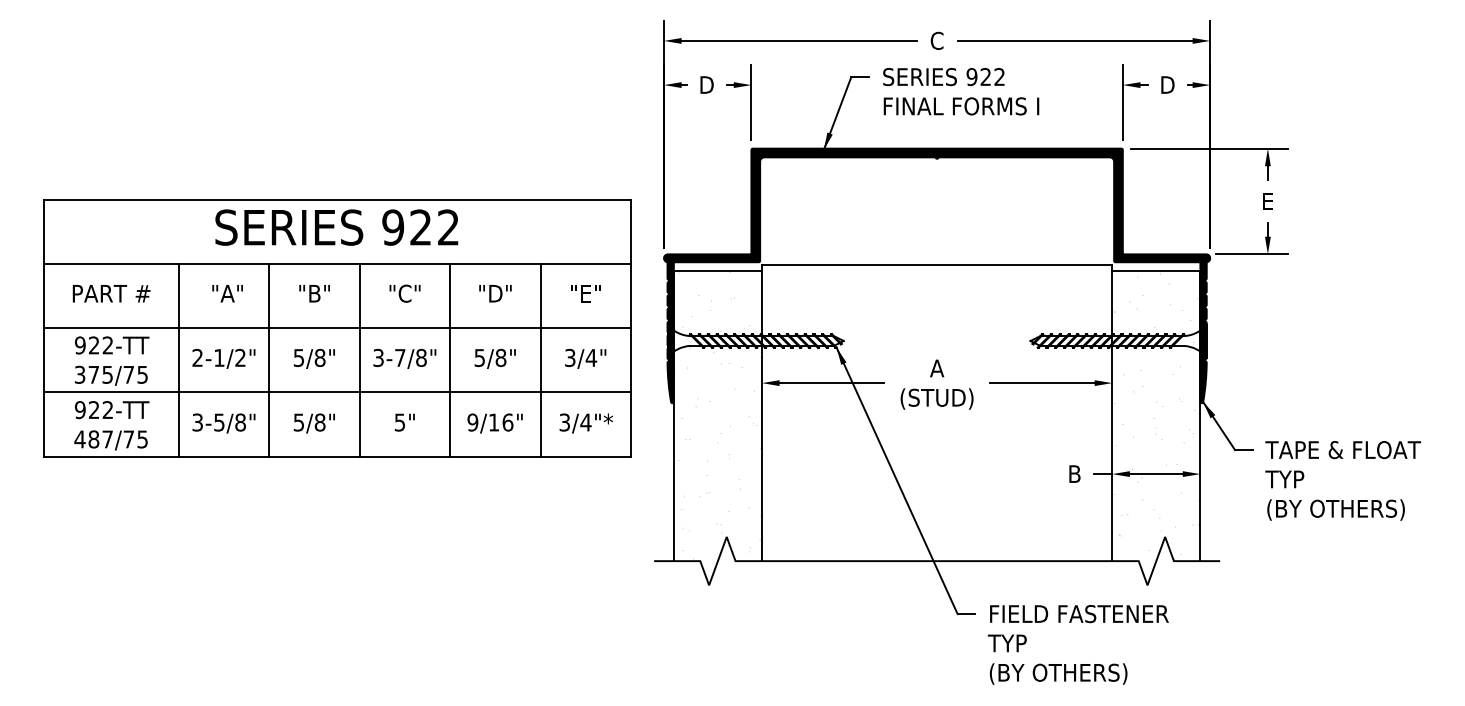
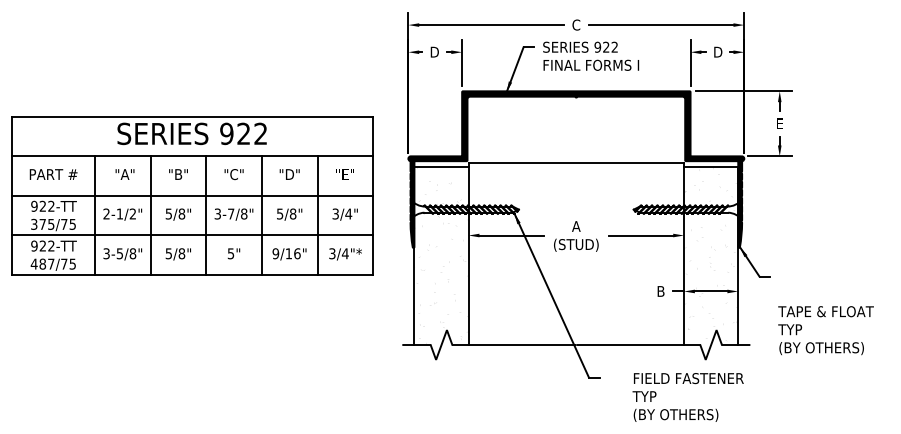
part: (337, 327) -> (192, 195), moved
text: (1342, 480) -> (825, 330), moved
text: (1077, 644) -> (687, 397), moved

